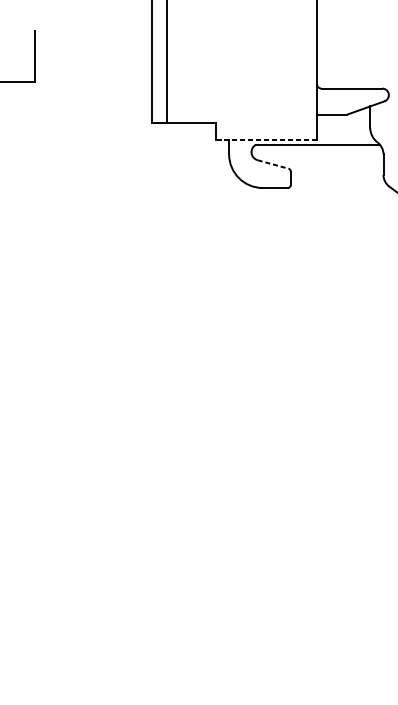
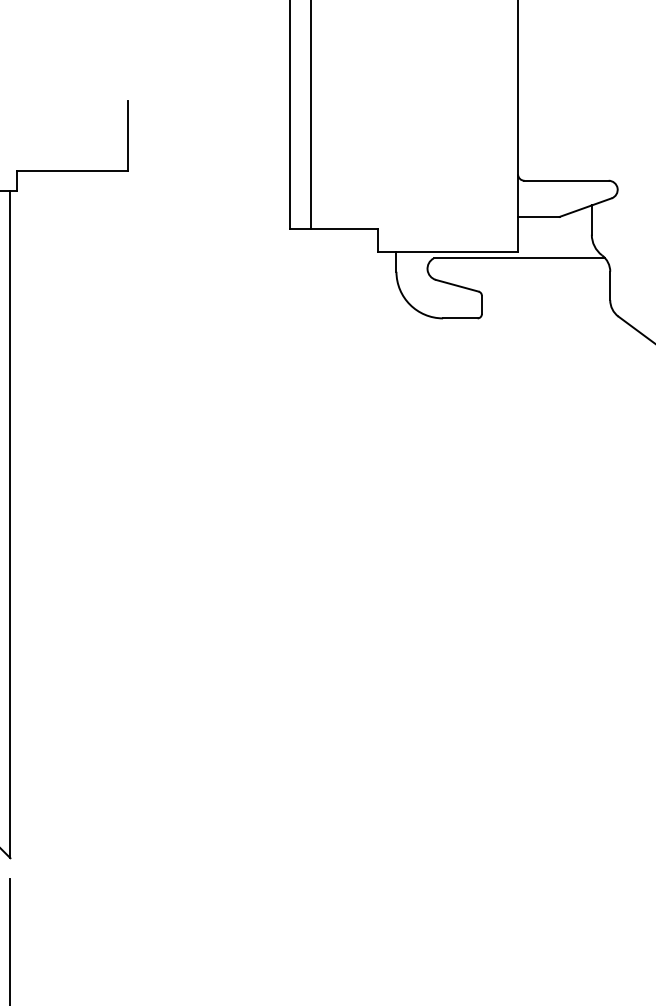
line: (266, 140) -> (448, 252), dashed -> solid
line: (273, 164) -> (457, 285), dashed -> solid

